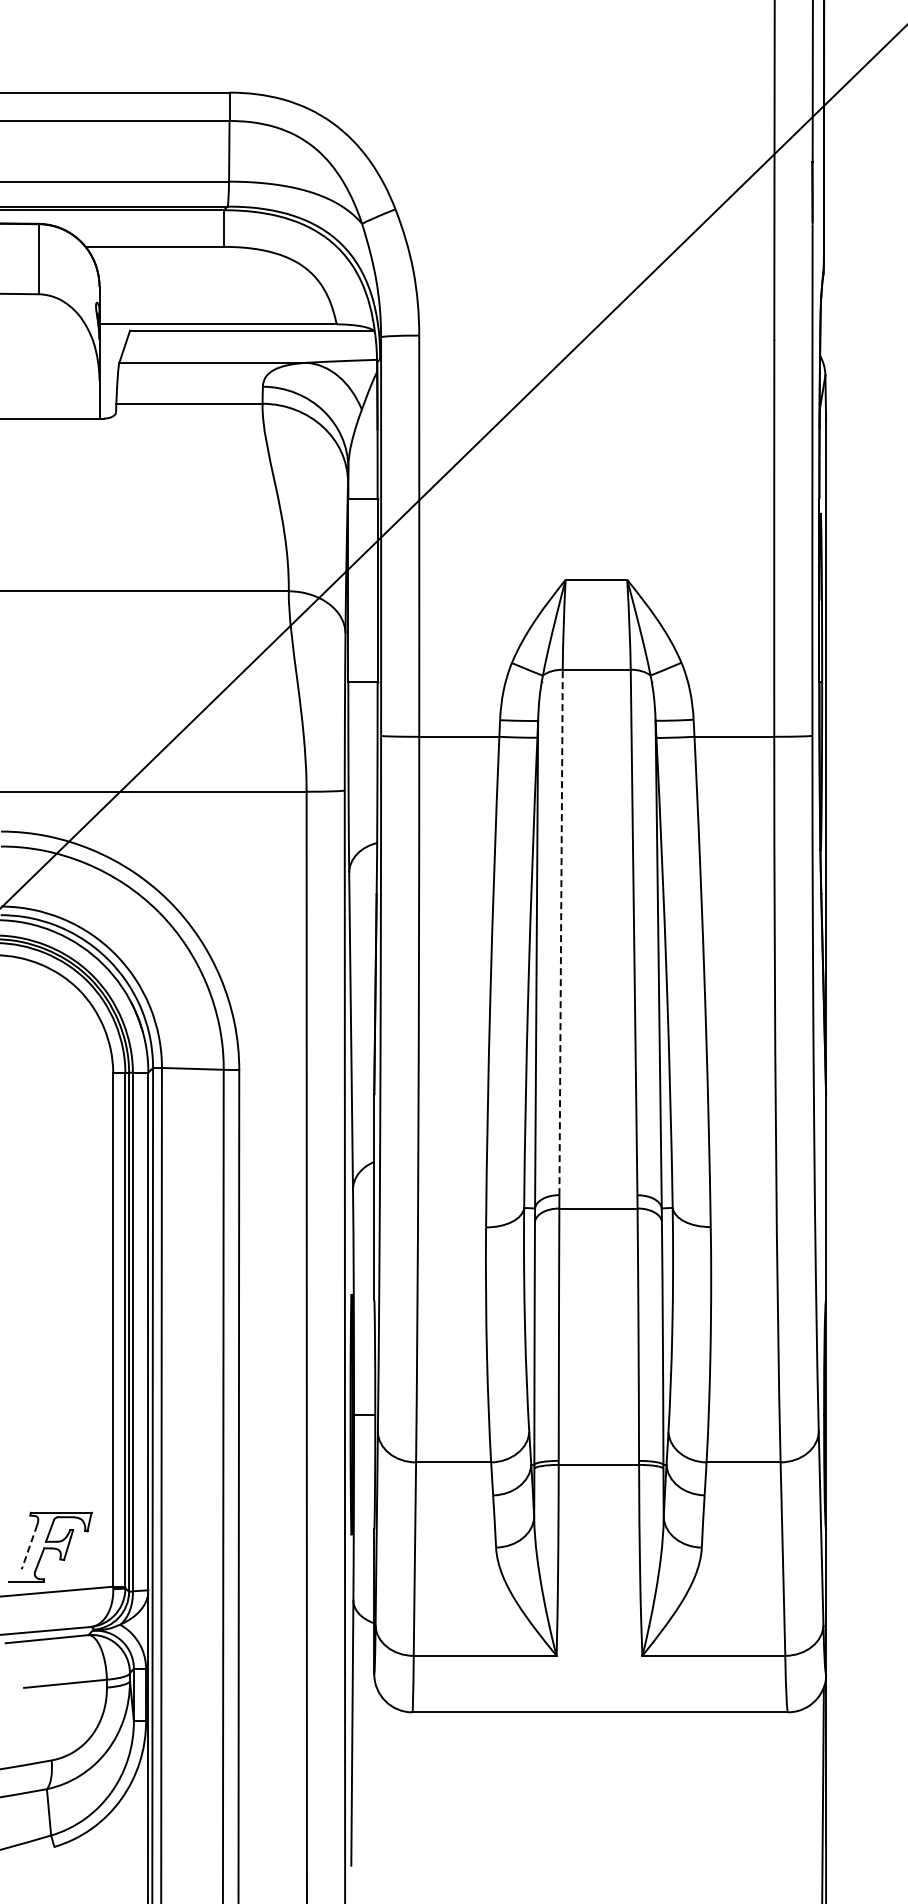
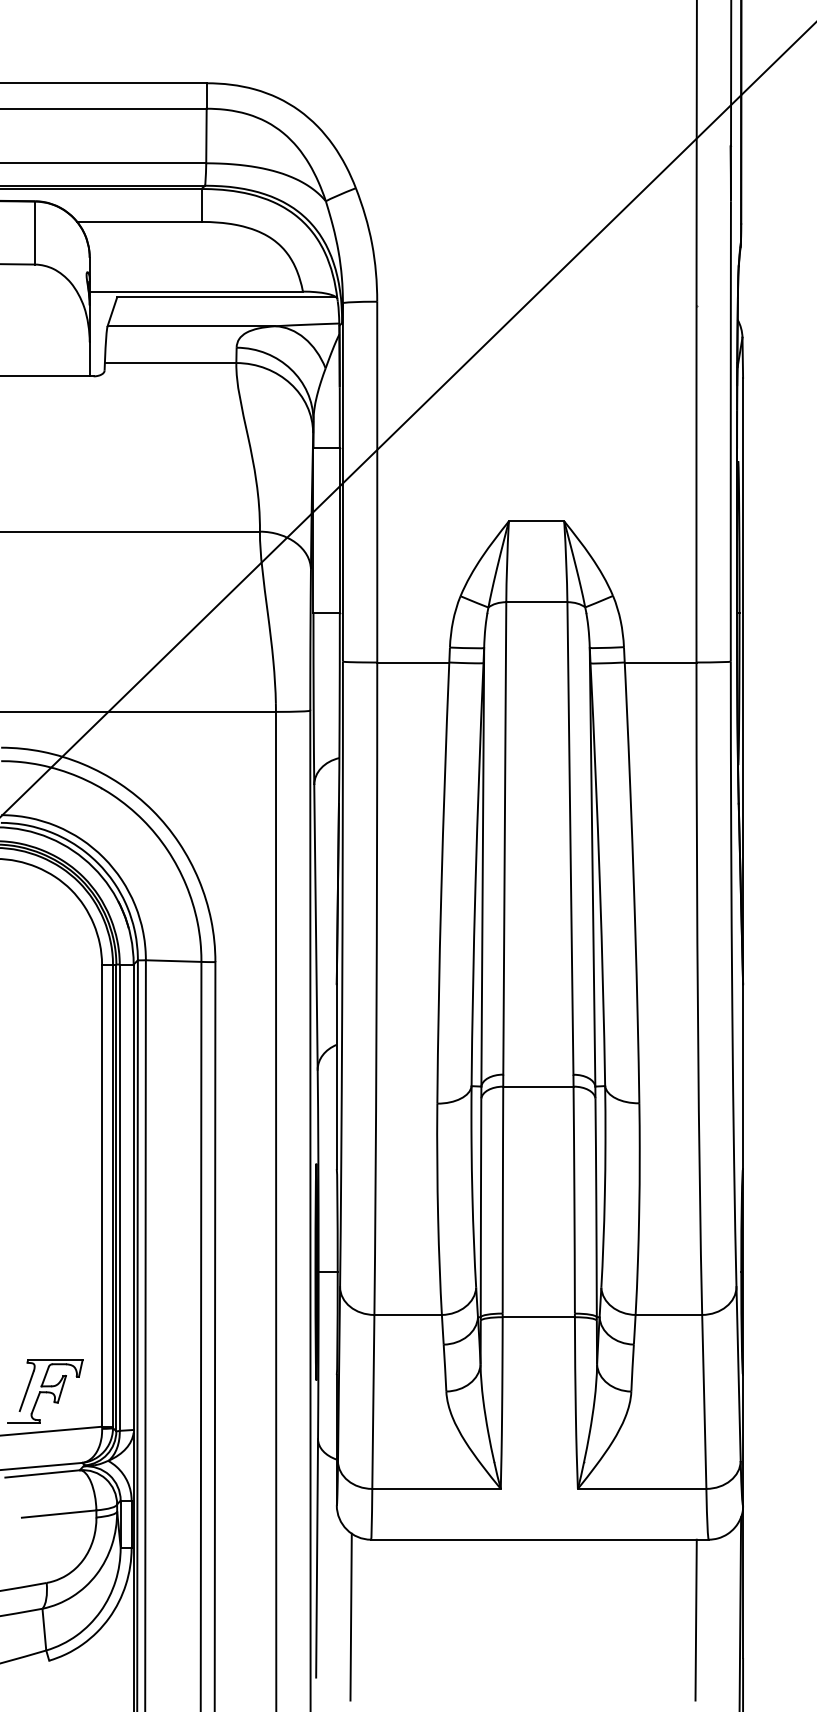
line: (561, 932) -> (505, 838), dashed -> solid
line: (29, 1547) -> (26, 1391), dashed -> solid
line: (389, 1798) -> (350, 1617), added
line: (773, 1801) -> (695, 1619), added

